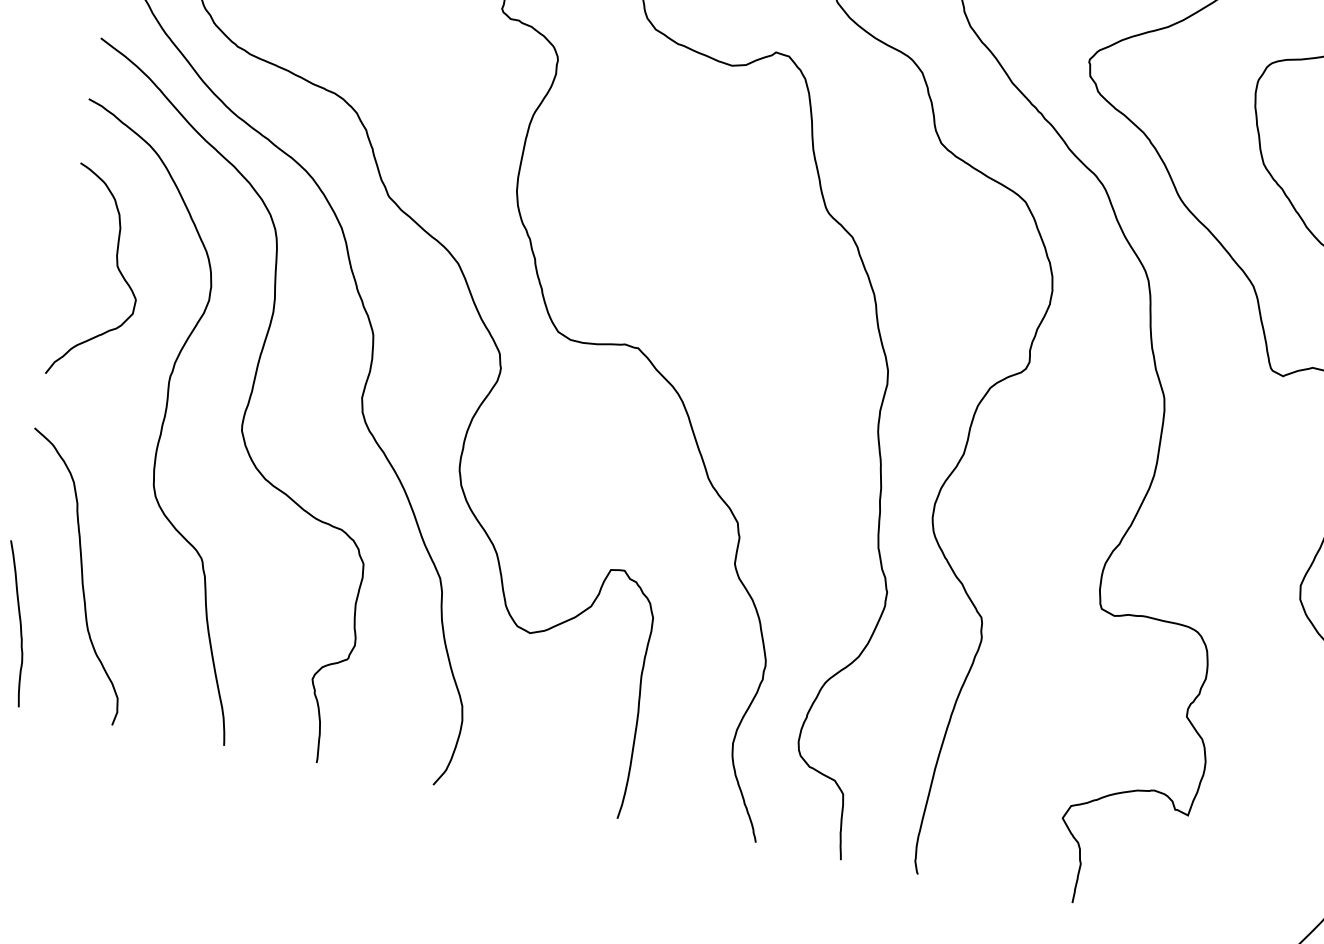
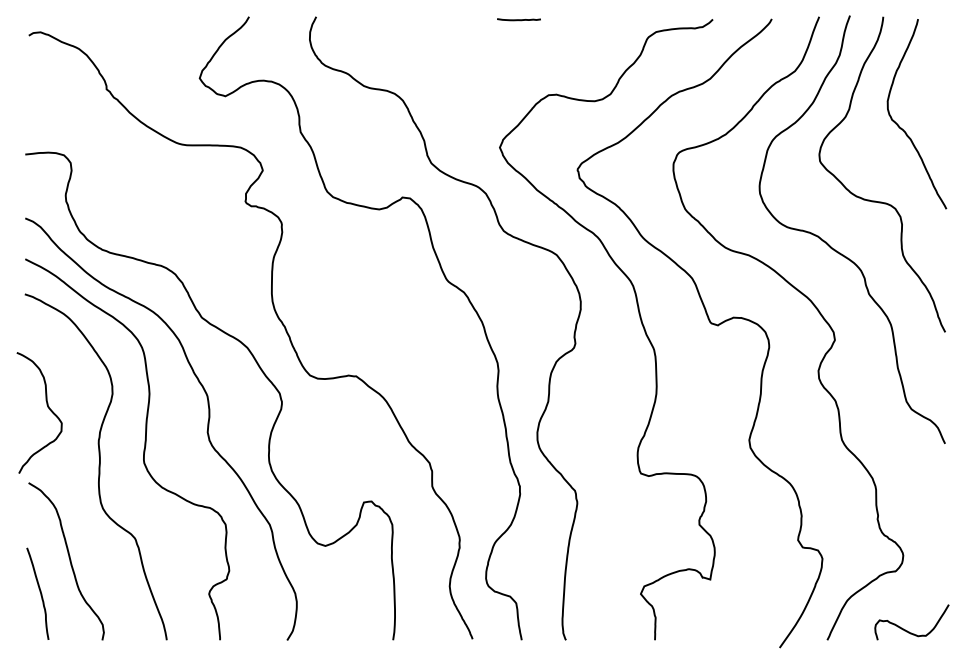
curve: (116, 267) -> (47, 407), moved

